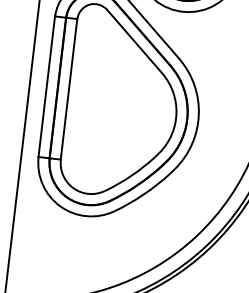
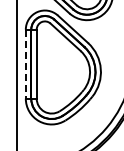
line: (46, 87) -> (25, 64), solid -> dashed

